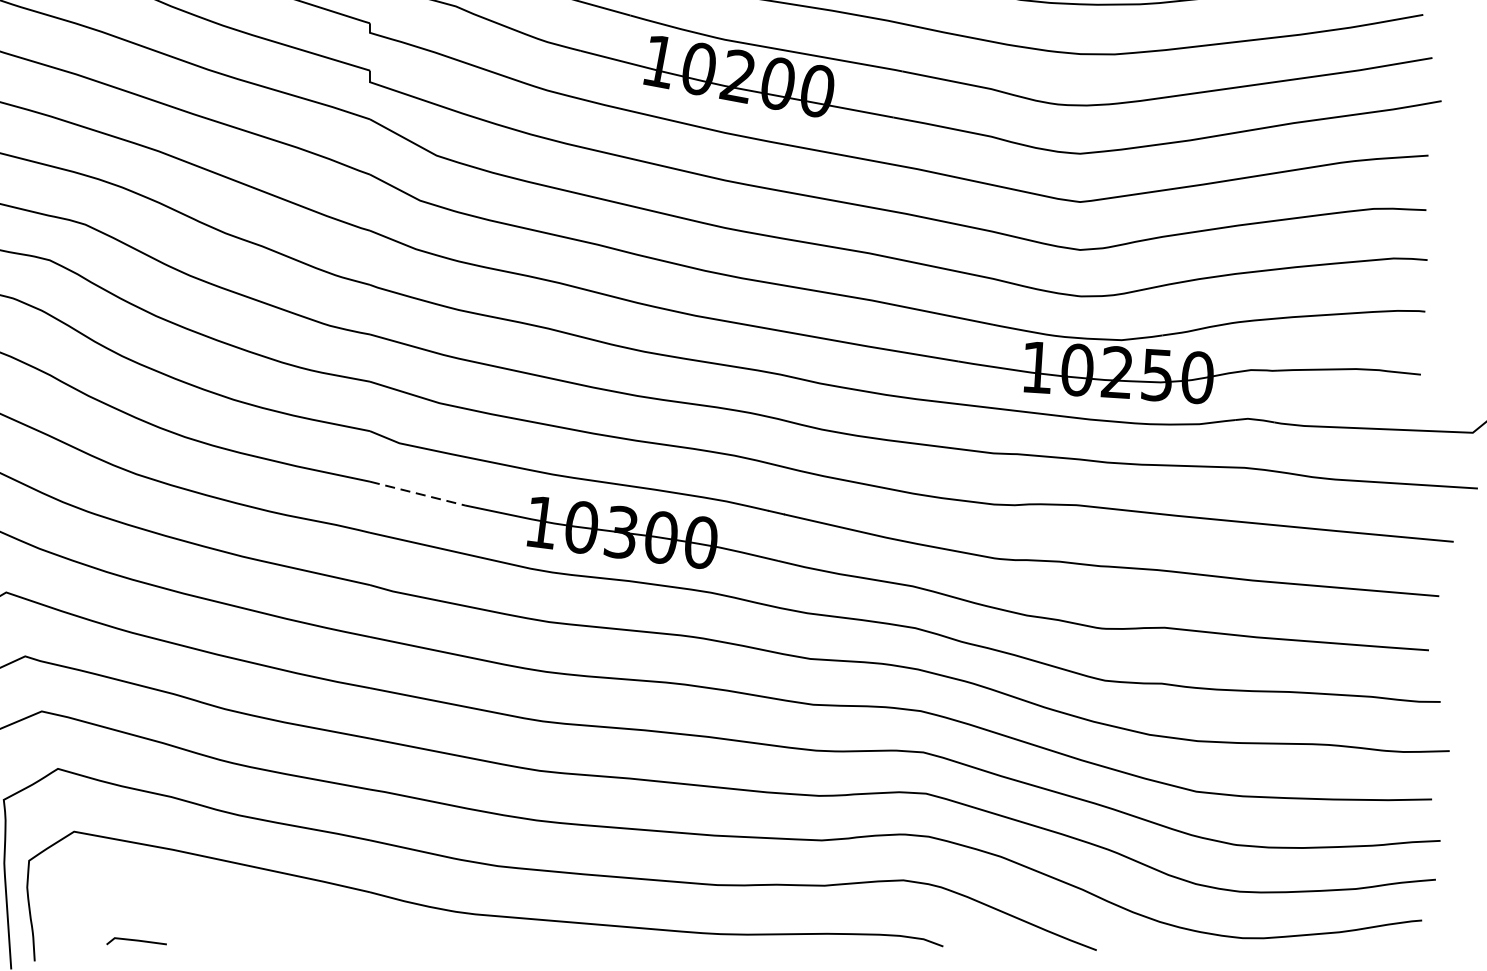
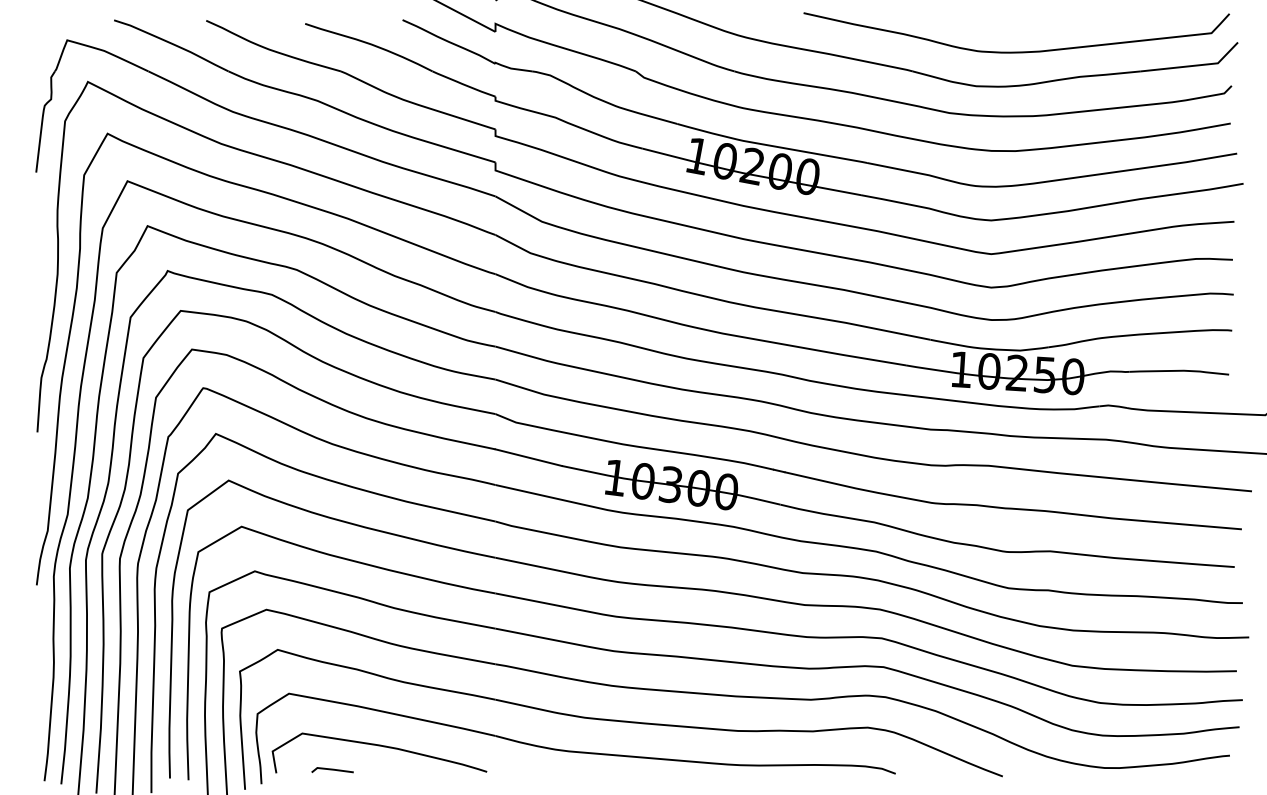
line: (418, 493) -> (529, 457), dashed -> solid
curve: (203, 907) -> (379, 746), added

